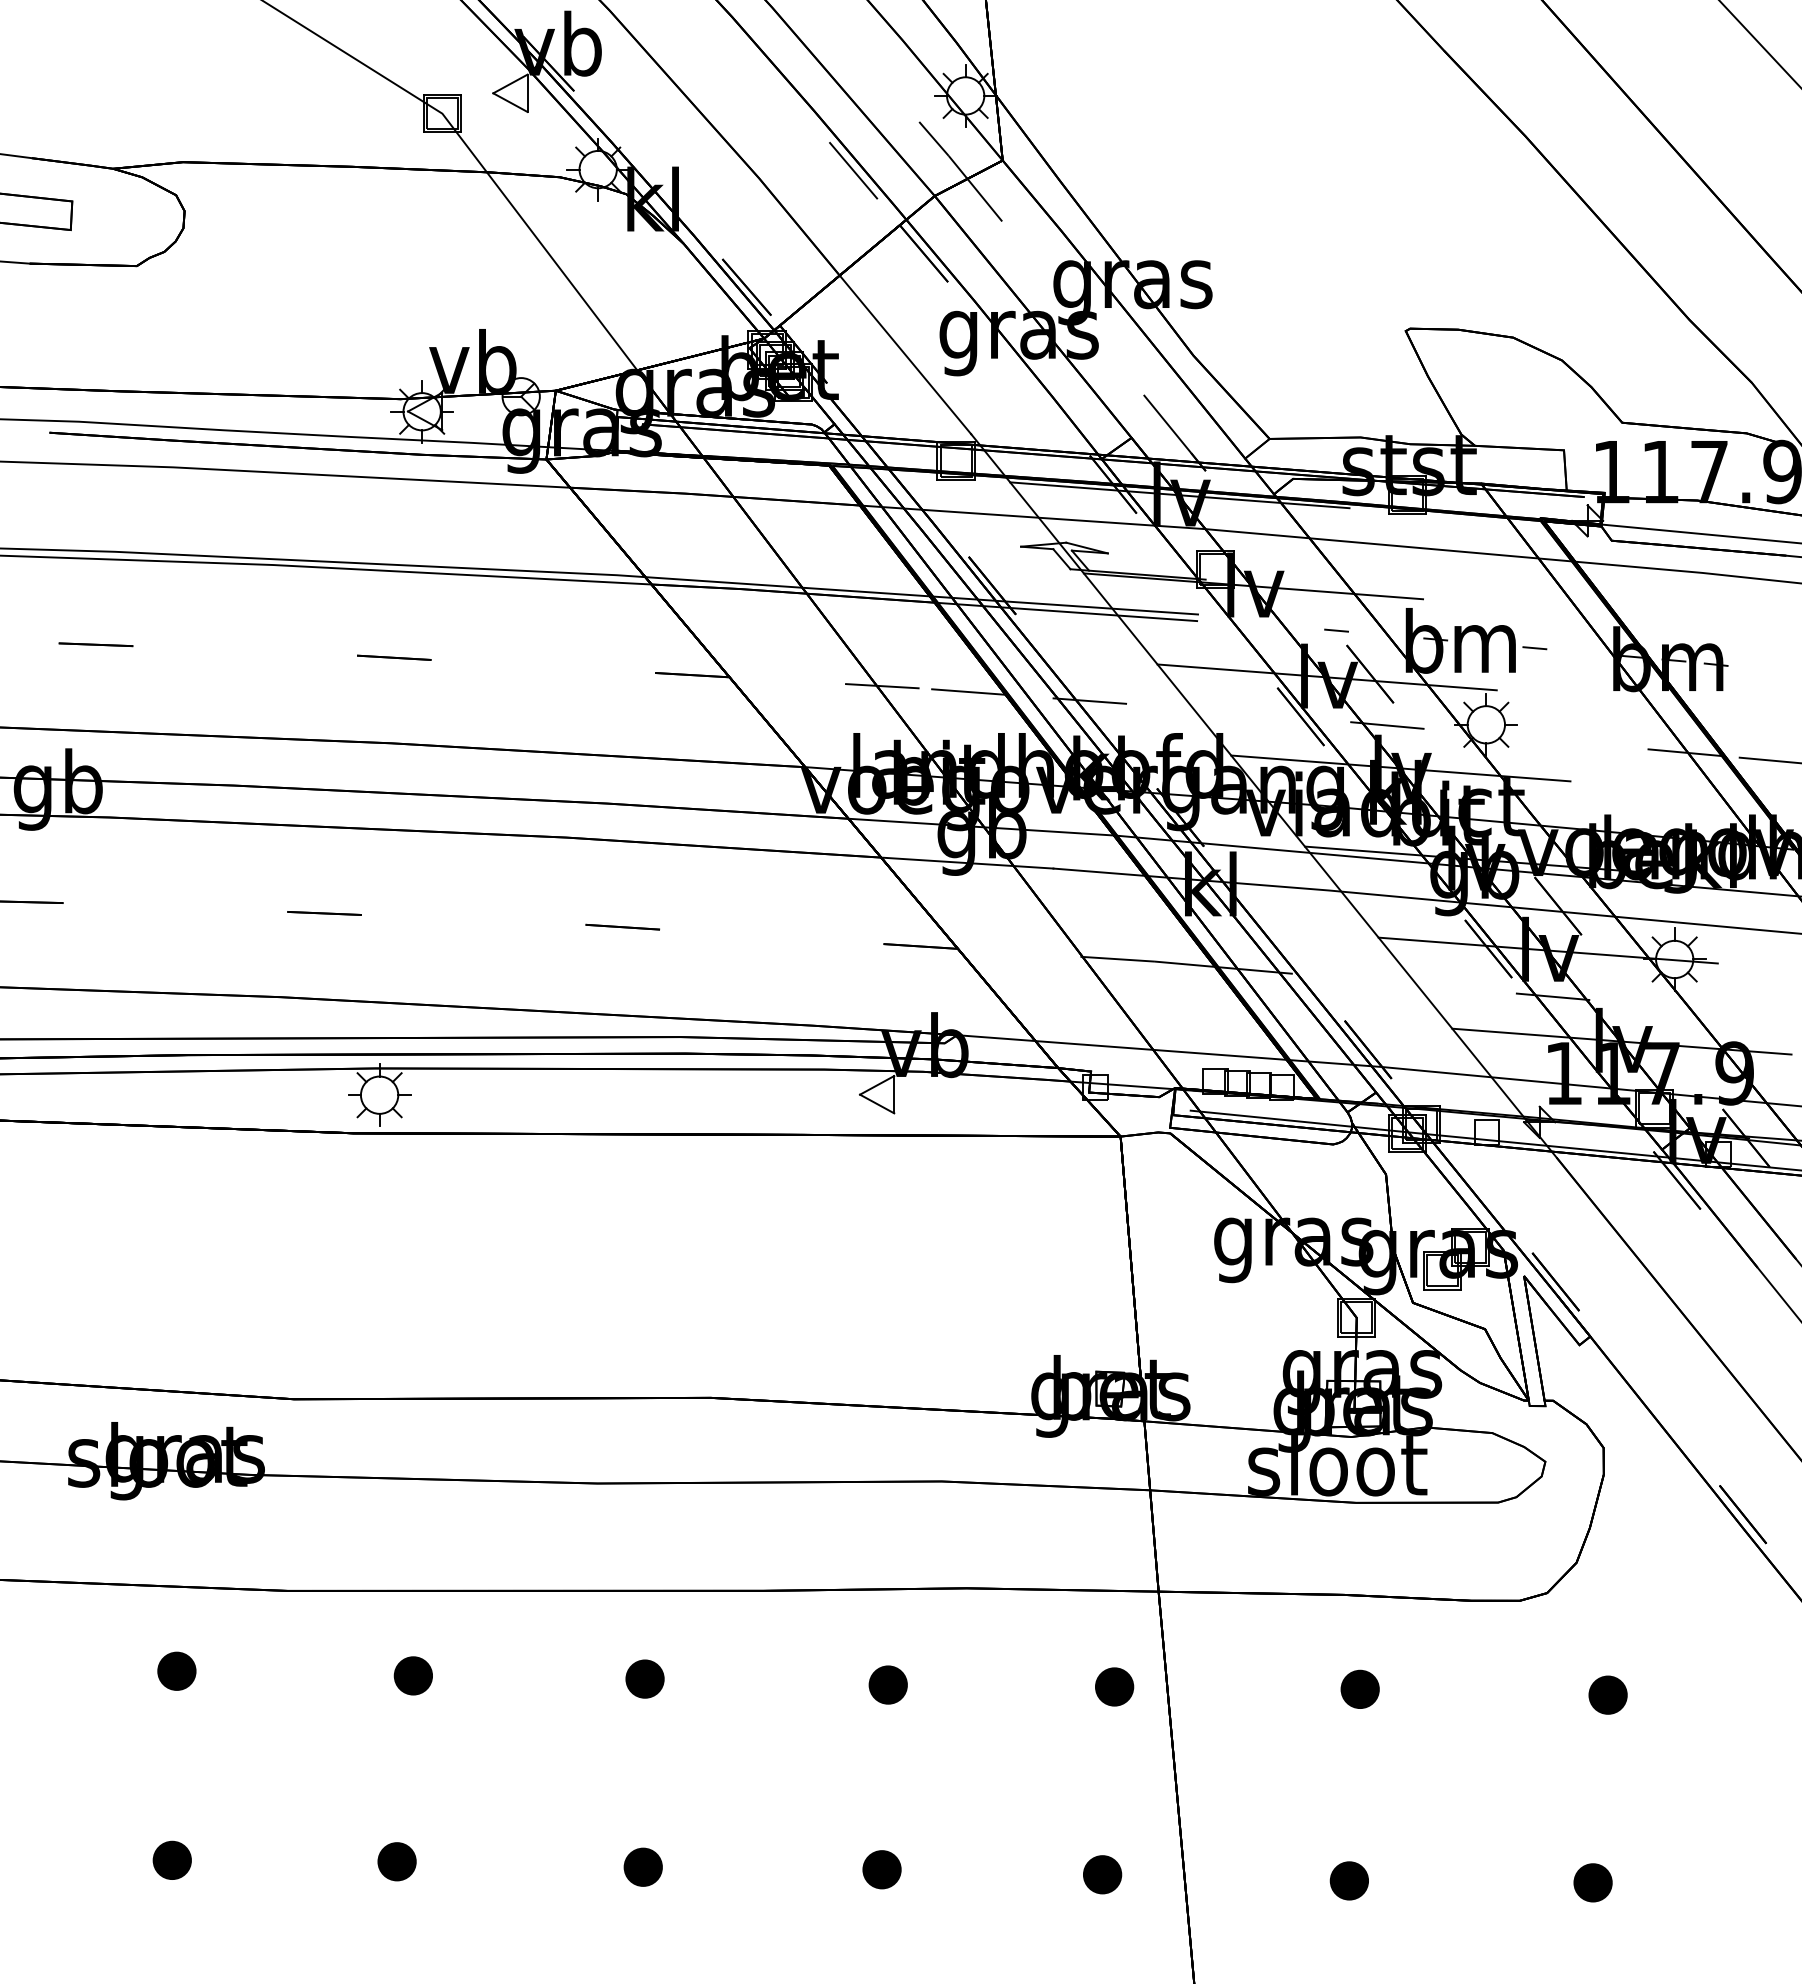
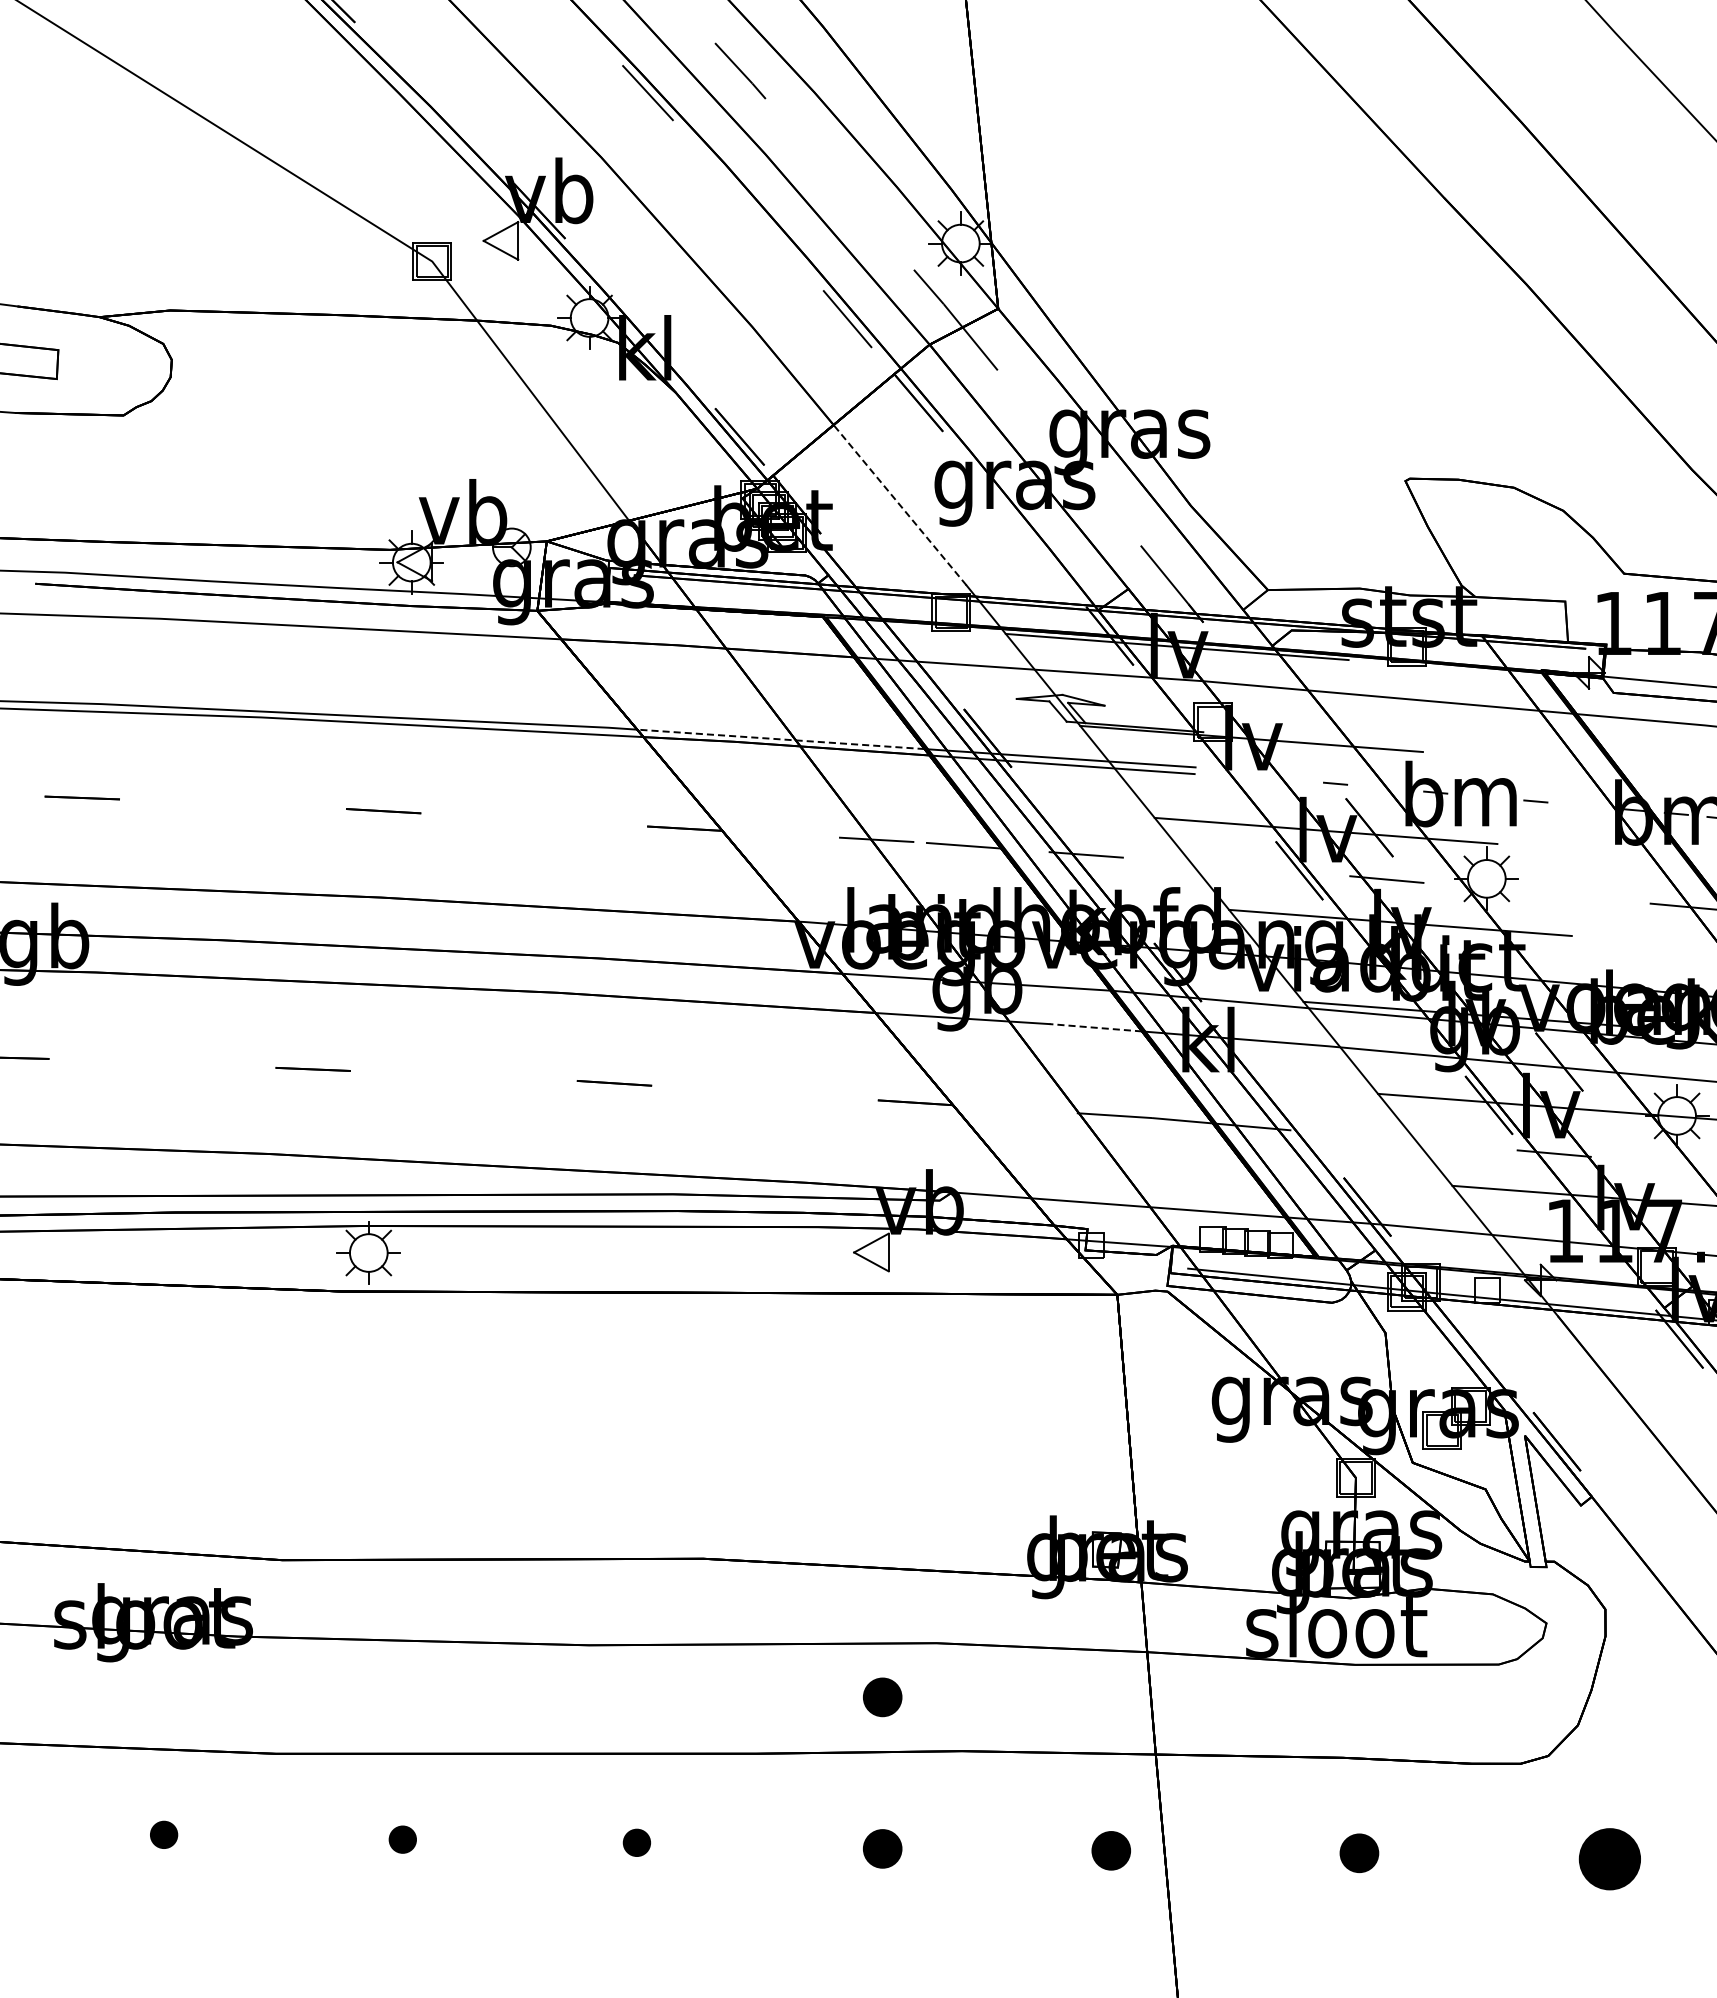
line: (905, 354) -> (900, 504), solid -> dashed
line: (787, 586) -> (780, 739), solid -> dashed
line: (1099, 872) -> (1096, 1028), solid -> dashed
part: (887, 1534) -> (881, 1696), added
part: (176, 1670) -> (163, 1834), size x0.7
part: (412, 1675) -> (402, 1839), size x0.7
part: (644, 1678) -> (636, 1842), size x0.7
part: (1607, 1694) -> (1609, 1858), size x1.6

